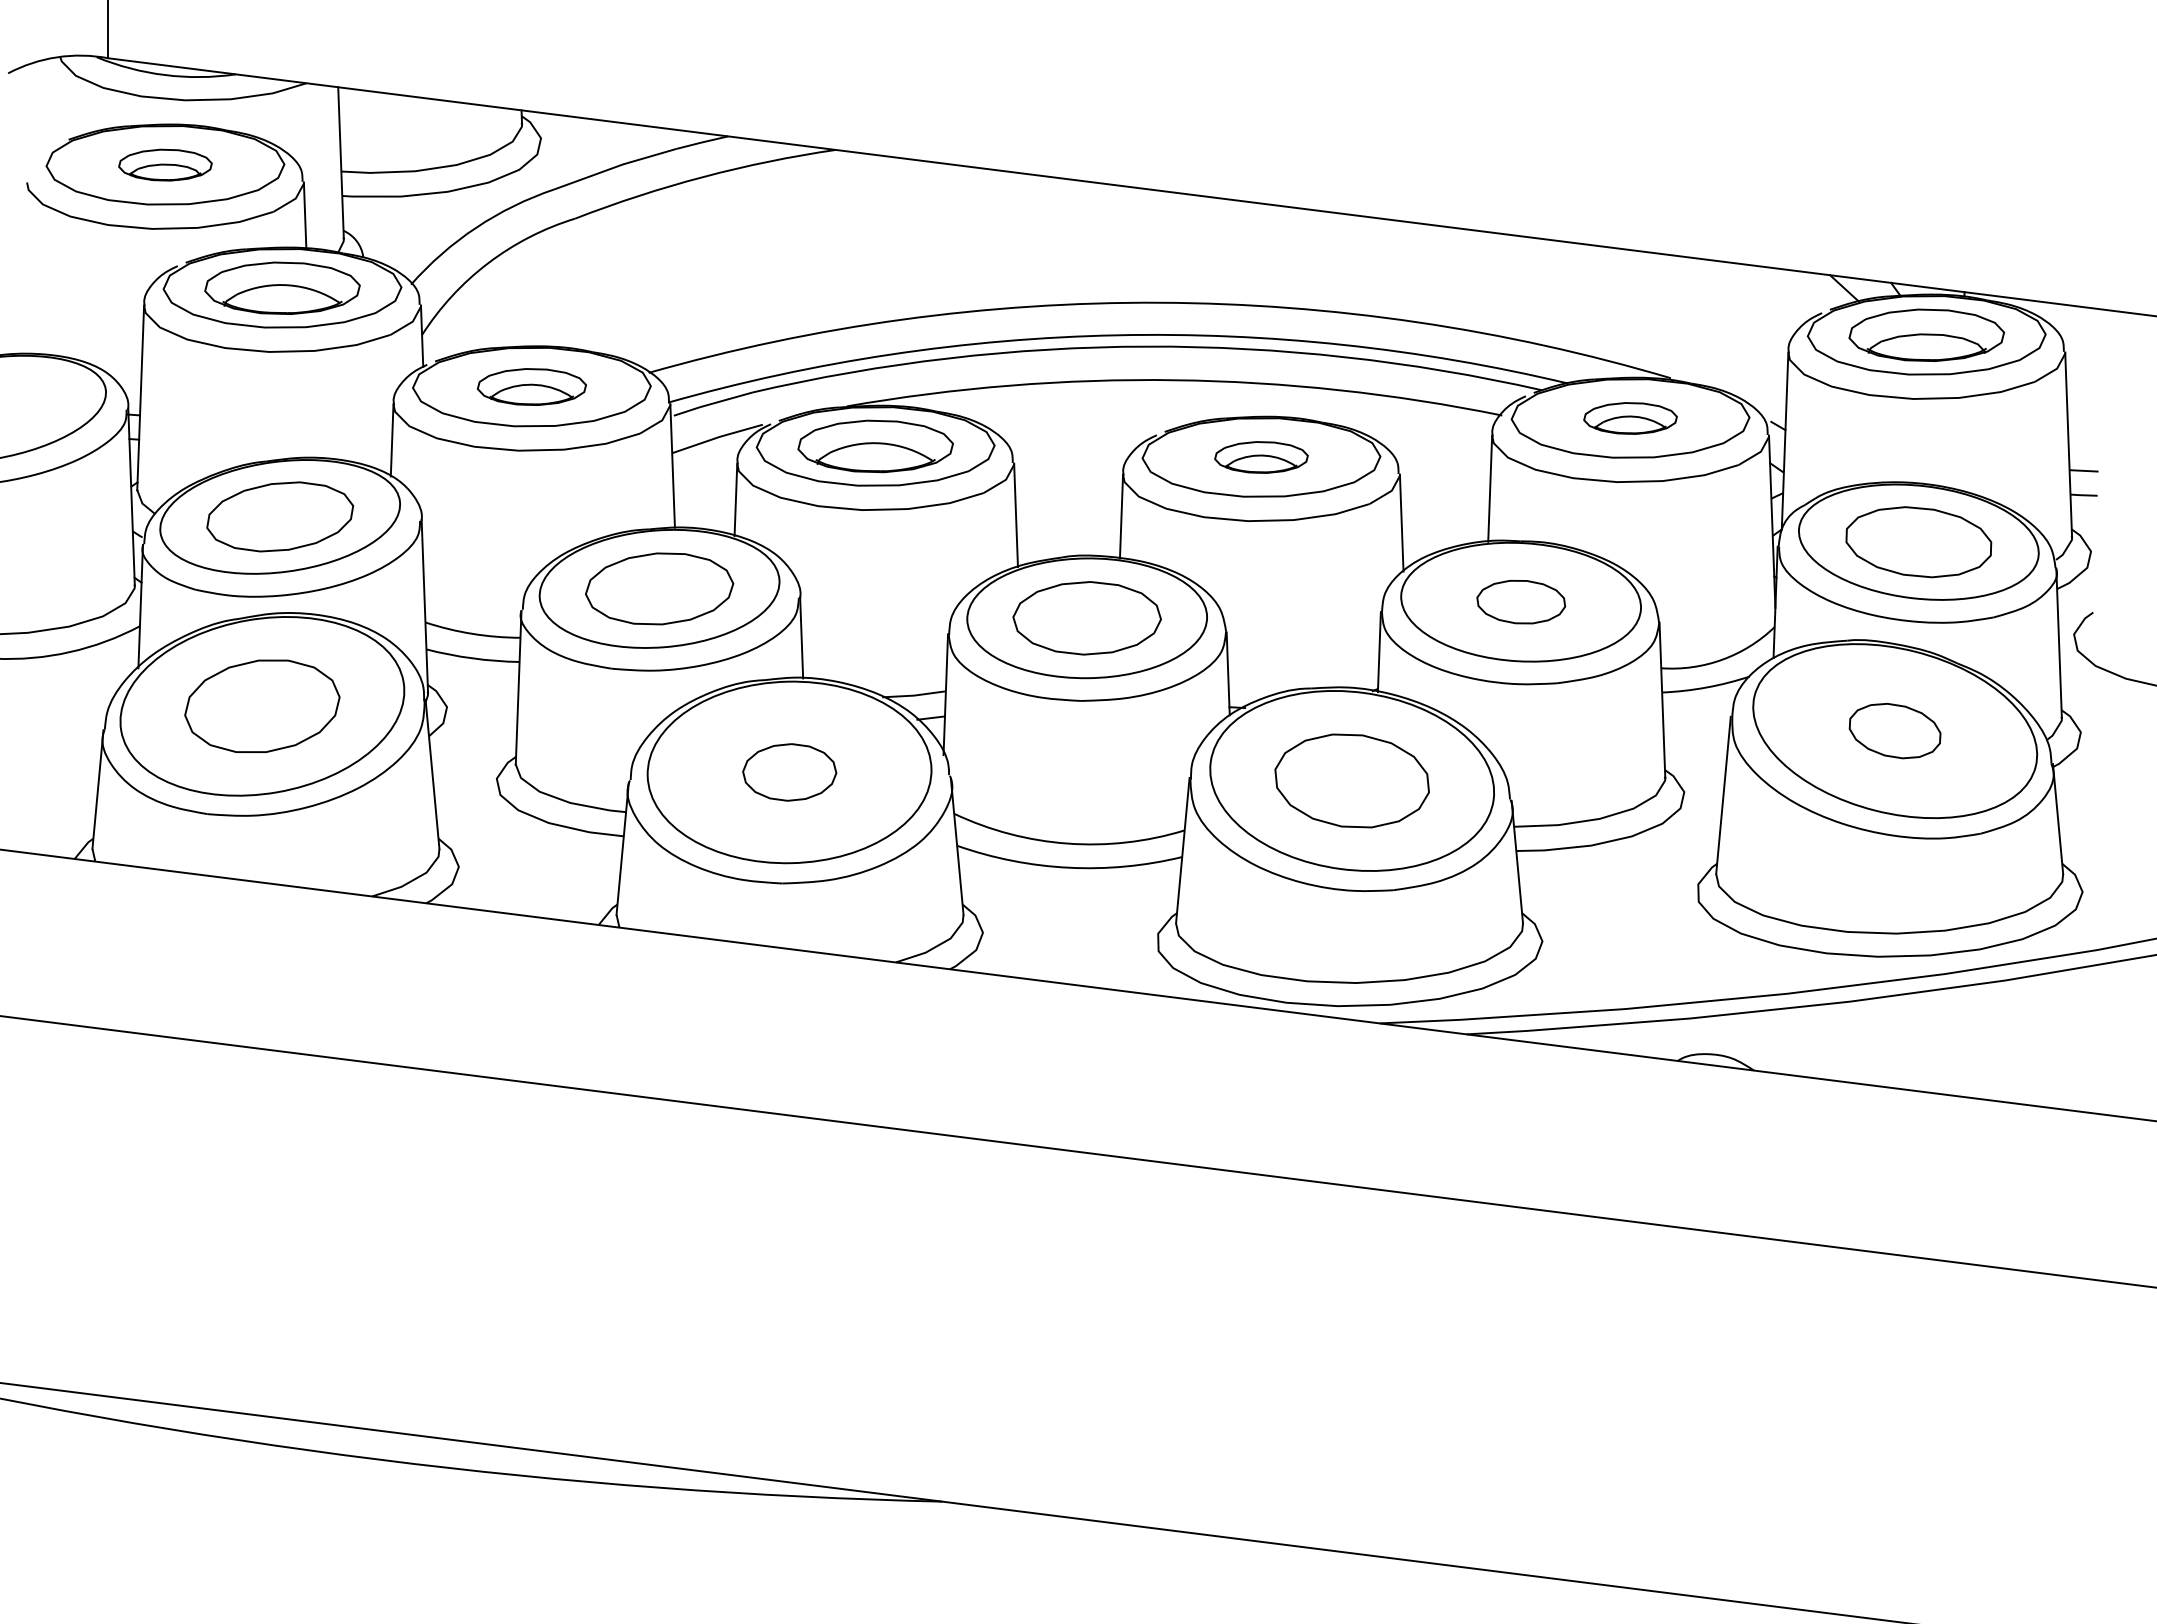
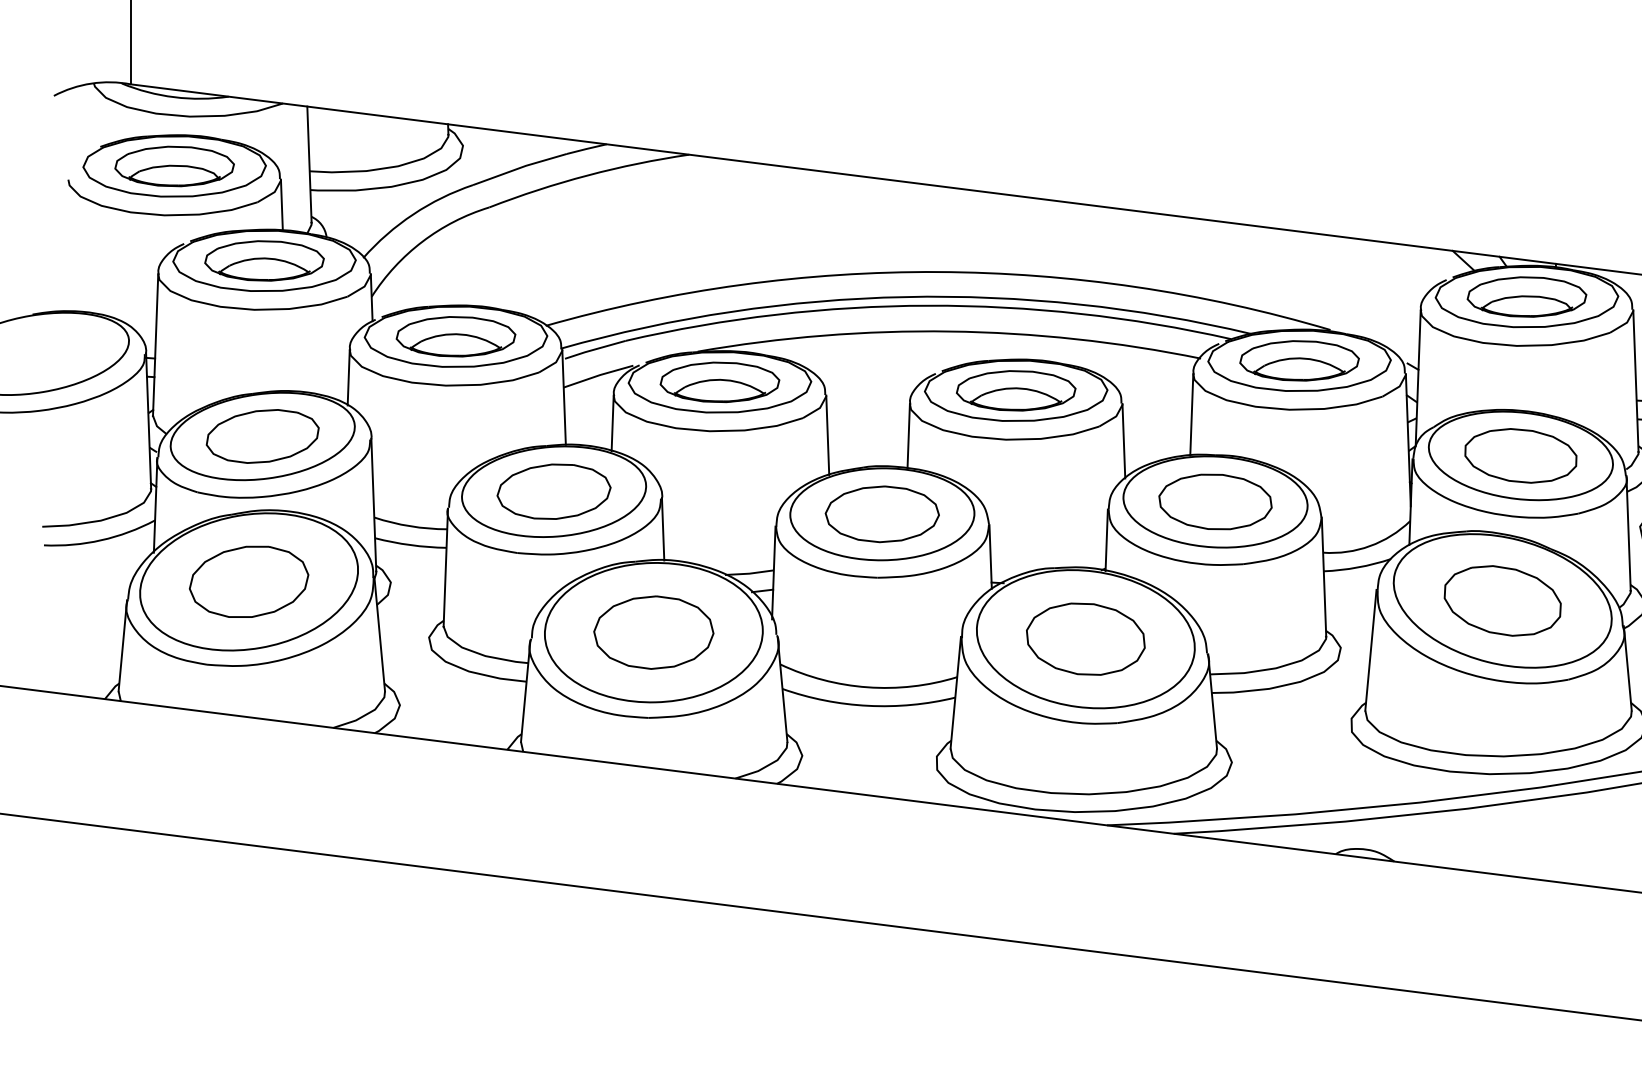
part: (165, 164) -> (174, 165), size x1.67
part: (531, 386) -> (455, 336), size x1.43
part: (1630, 418) -> (1299, 360), size x1.67
part: (1261, 457) -> (1016, 390), size x1.67
part: (1521, 601) -> (1215, 501), size x1.67
part: (1894, 730) -> (1502, 600), size x1.67
part: (789, 772) -> (653, 632), size x1.67

